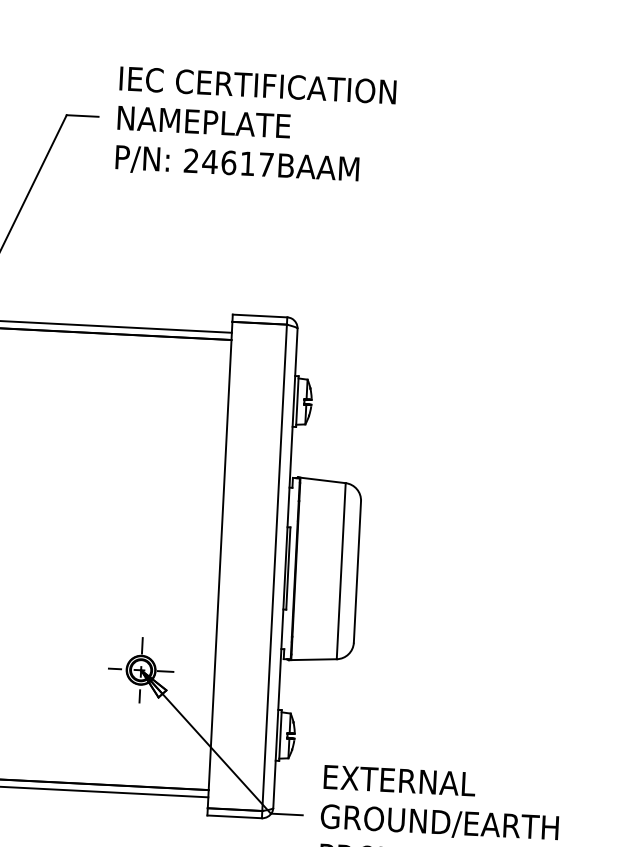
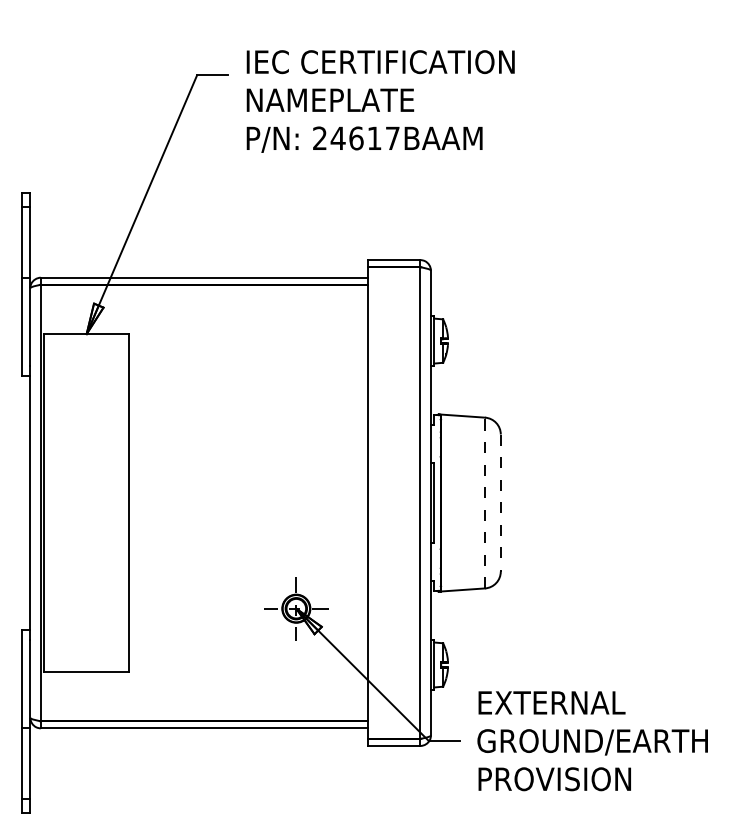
text: (255, 126) -> (380, 101), moved
line: (341, 570) -> (485, 502), solid -> dashed
line: (357, 572) -> (500, 503), solid -> dashed

